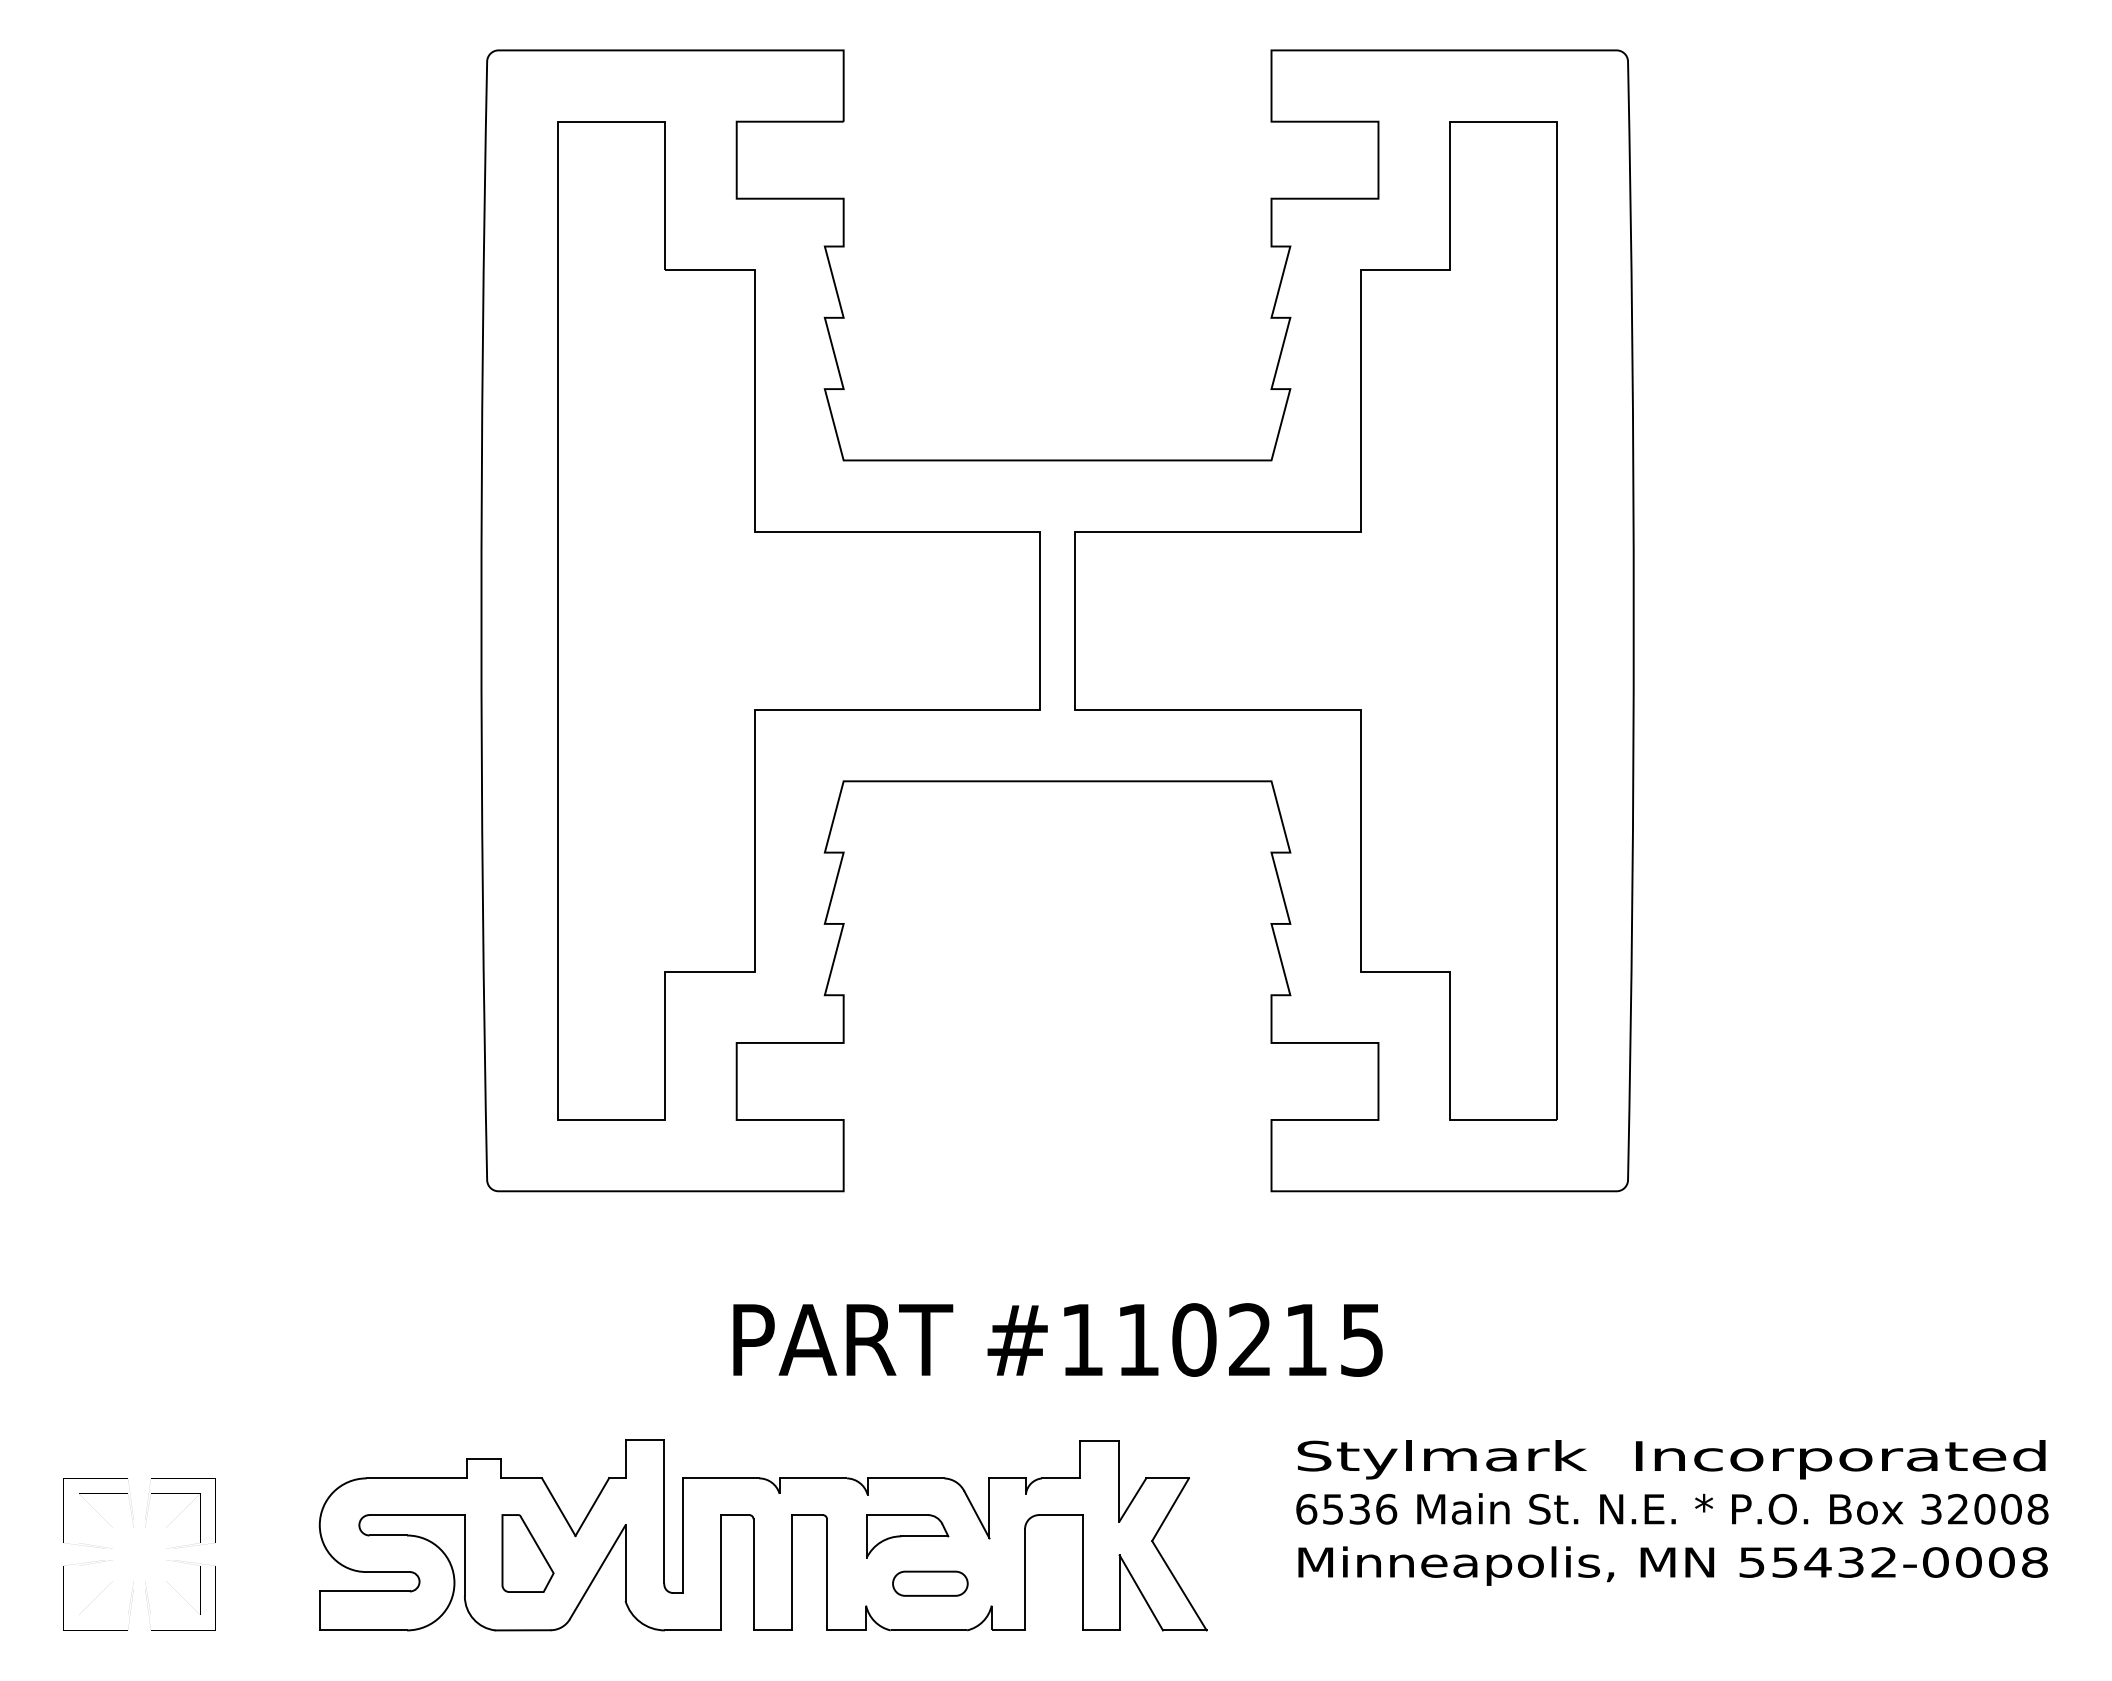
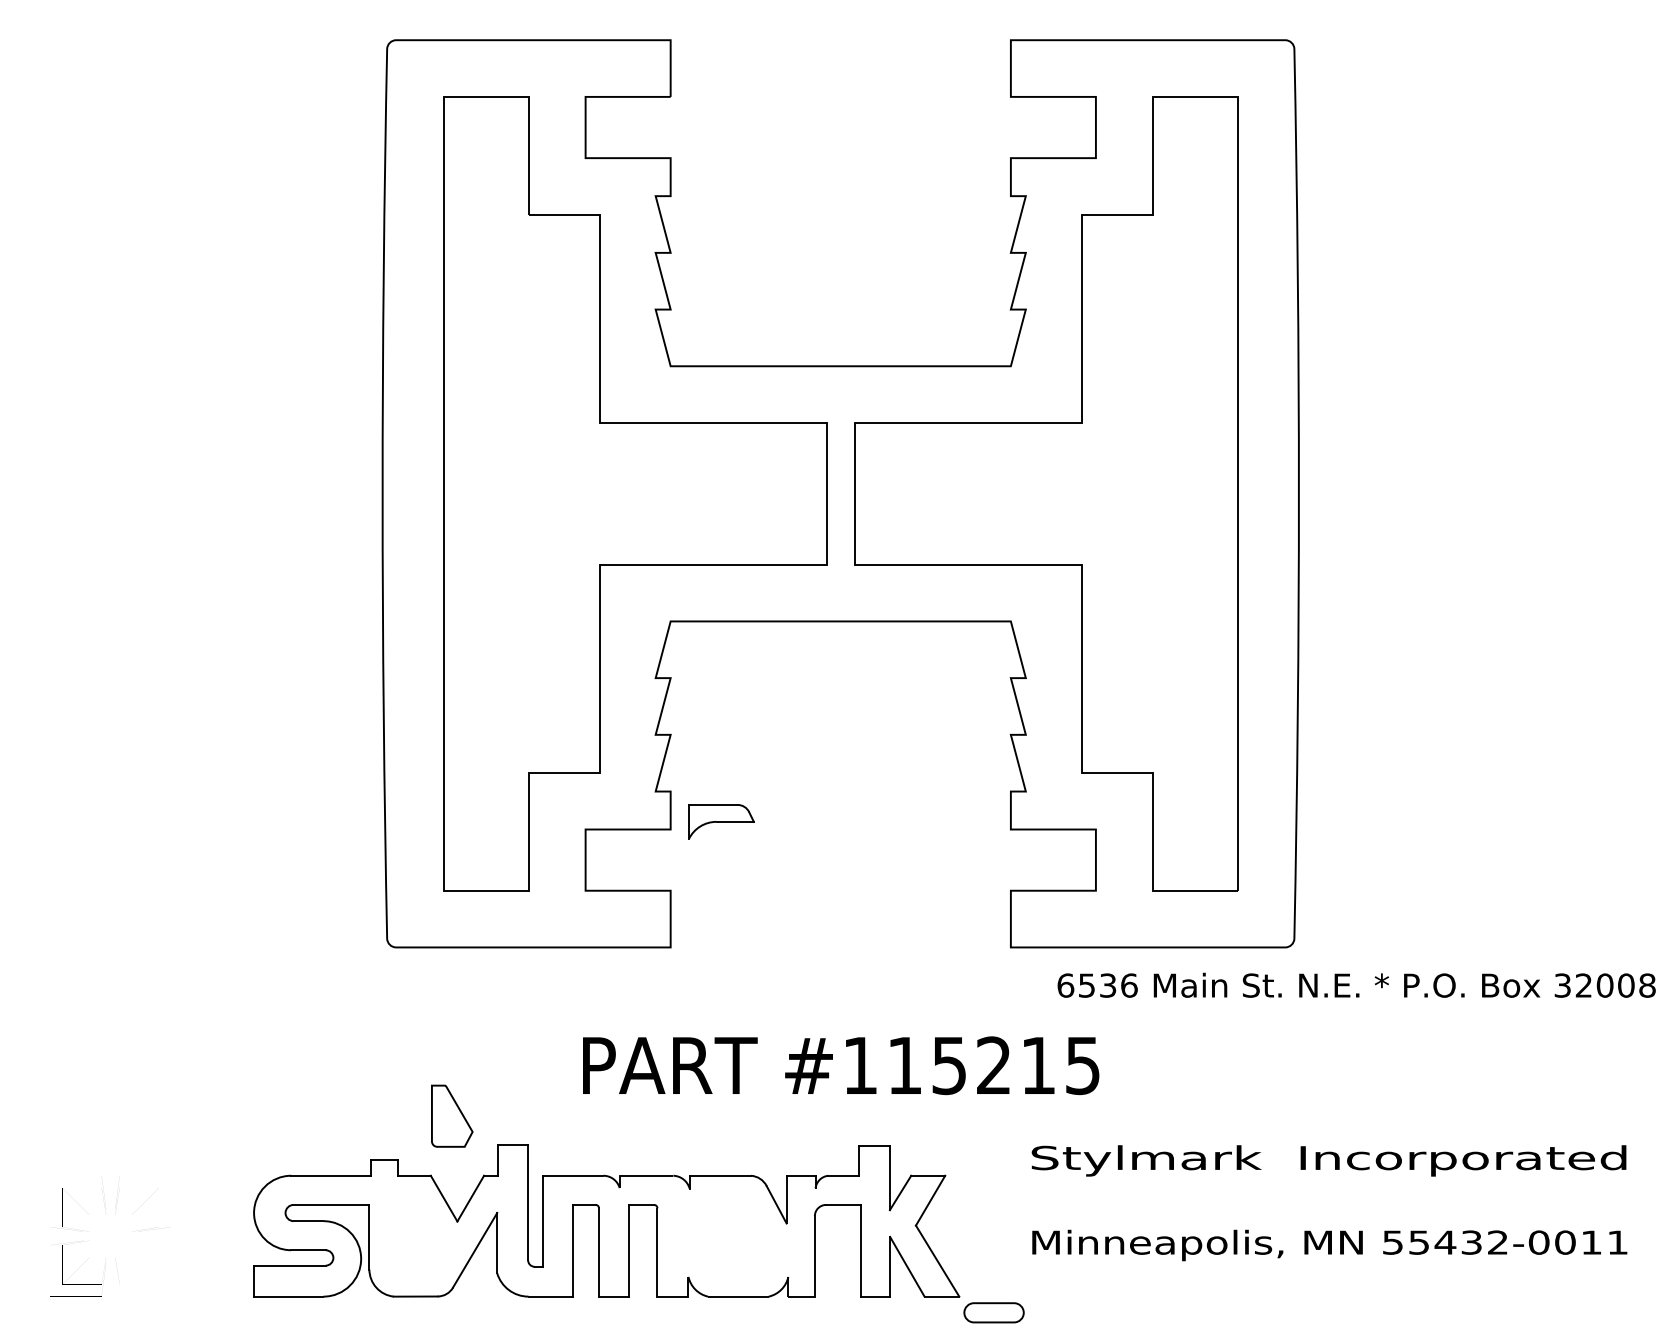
text: (1194, 1339) -> (949, 1065), #110215 -> #115215
text: (1672, 1508) -> (1356, 984), moved
part: (907, 1536) -> (721, 821), moved
part: (527, 1553) -> (451, 1116), moved
text: (2018, 1562) -> (1604, 1242), 55432-0008 -> 55432-0011
part: (930, 1583) -> (994, 1312), moved
part: (200, 1598) -> (159, 1271), removed

